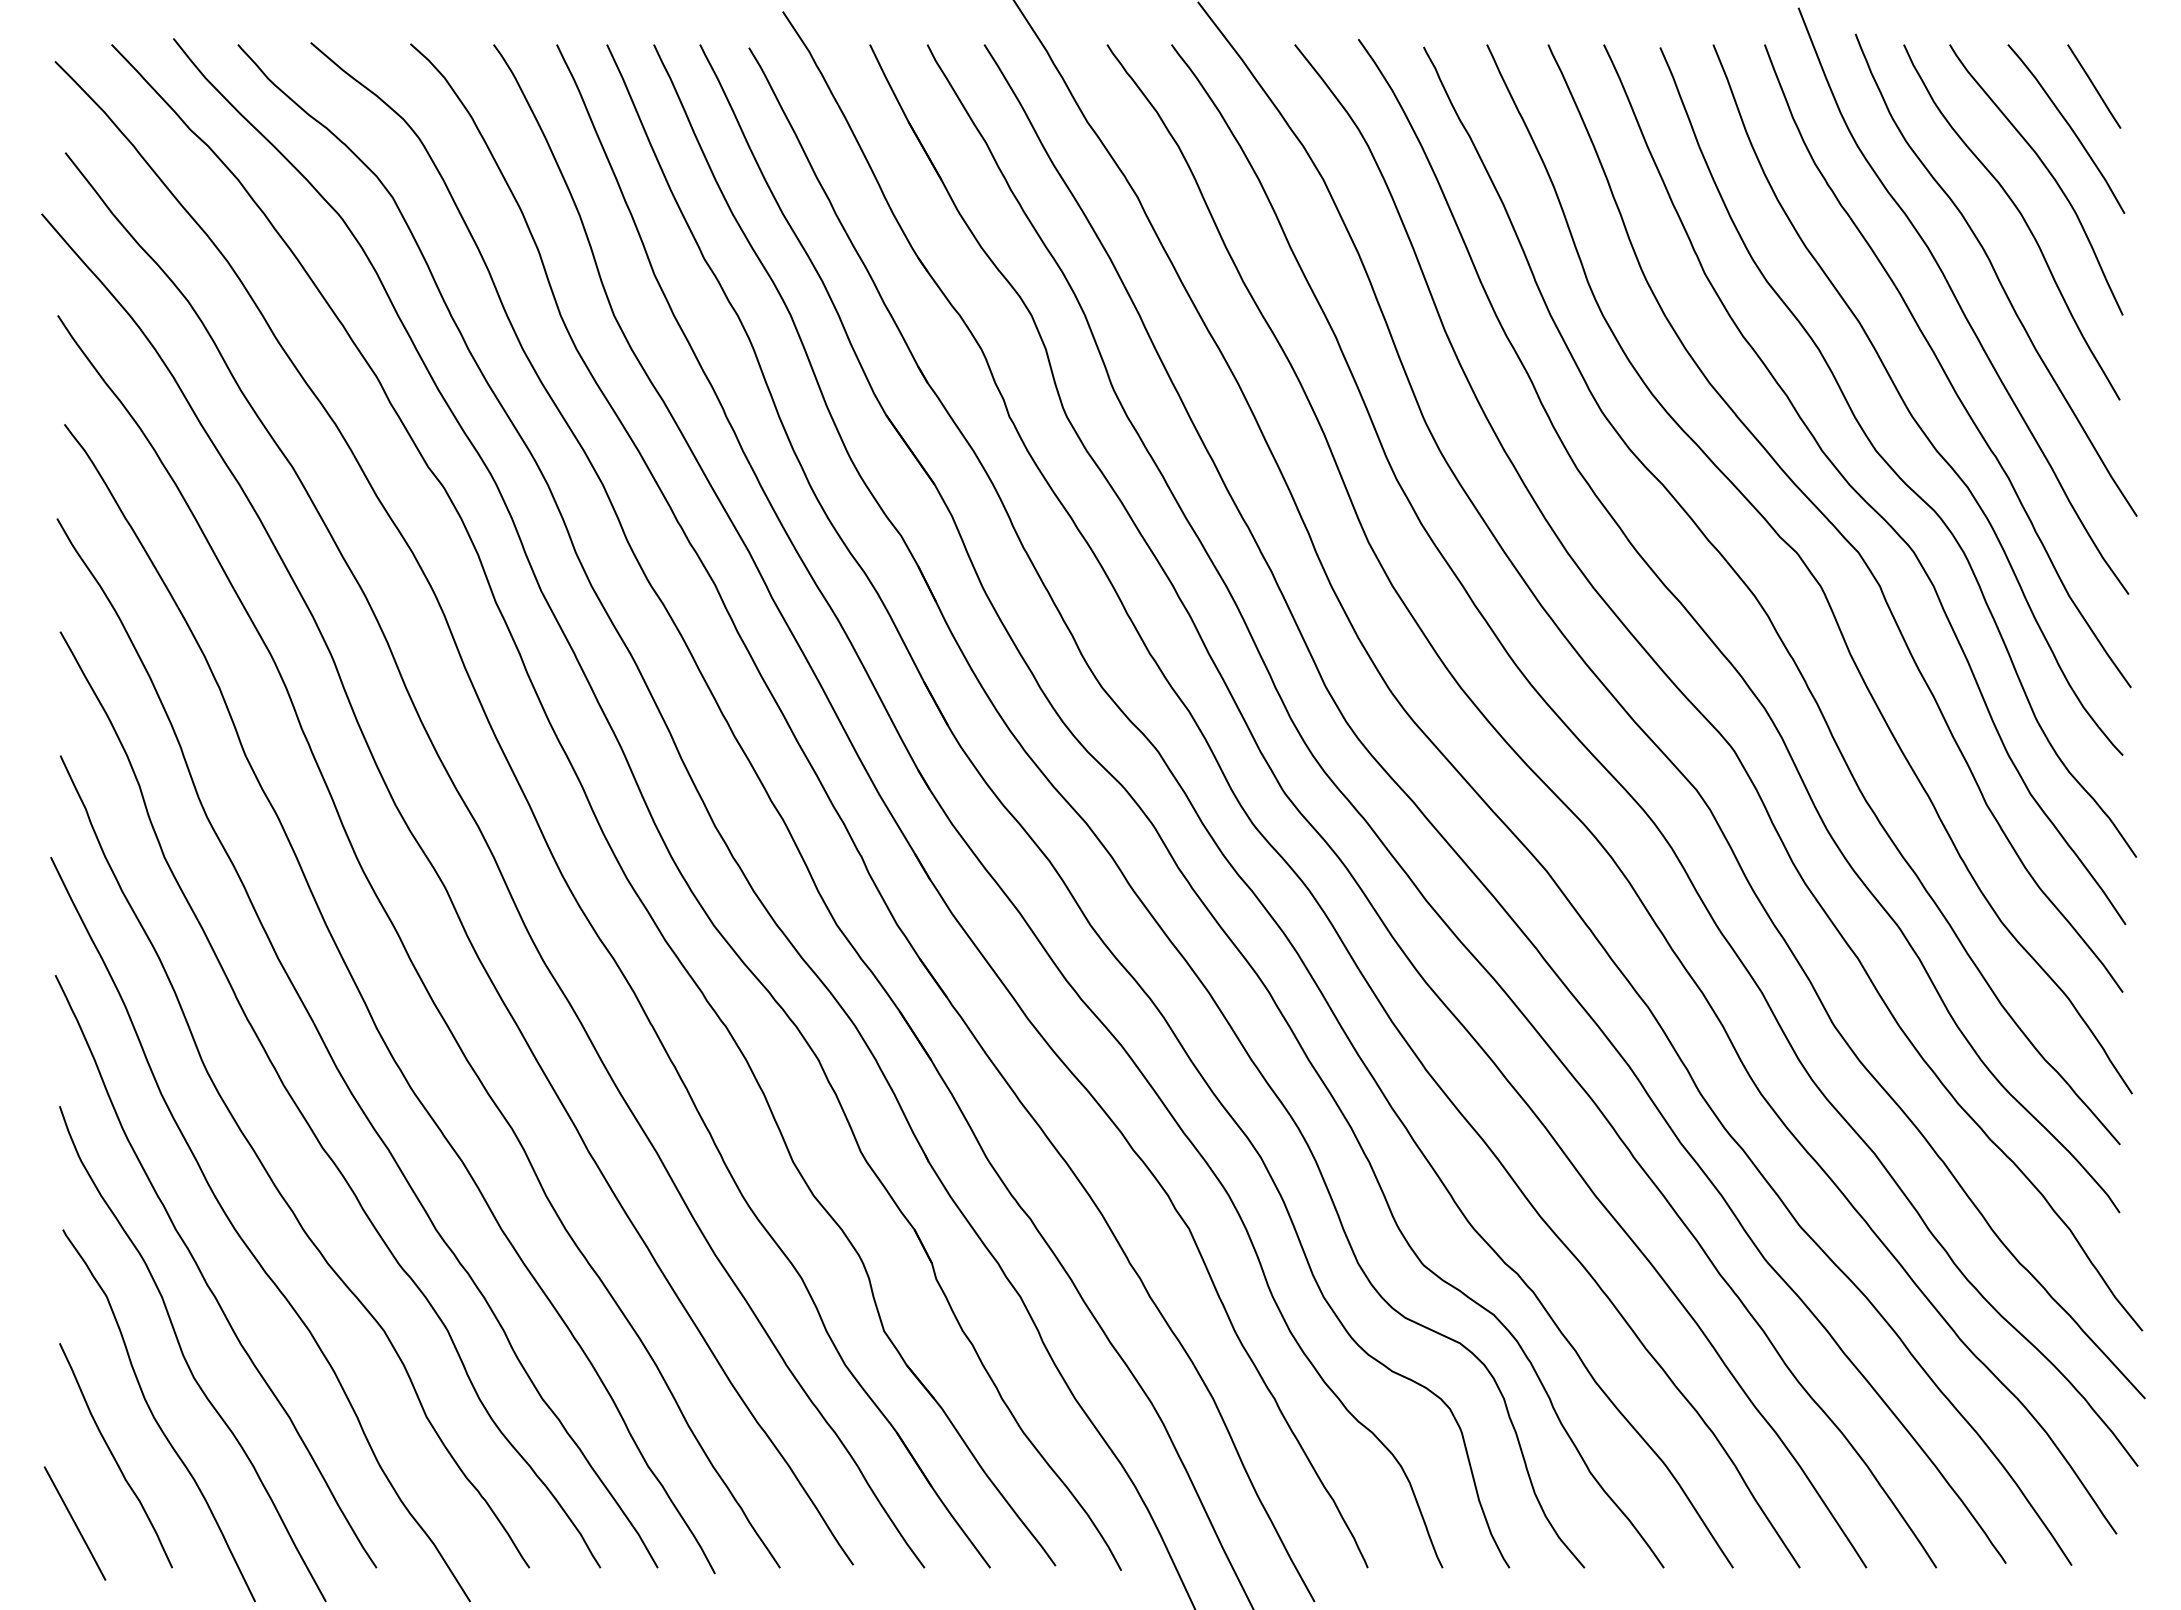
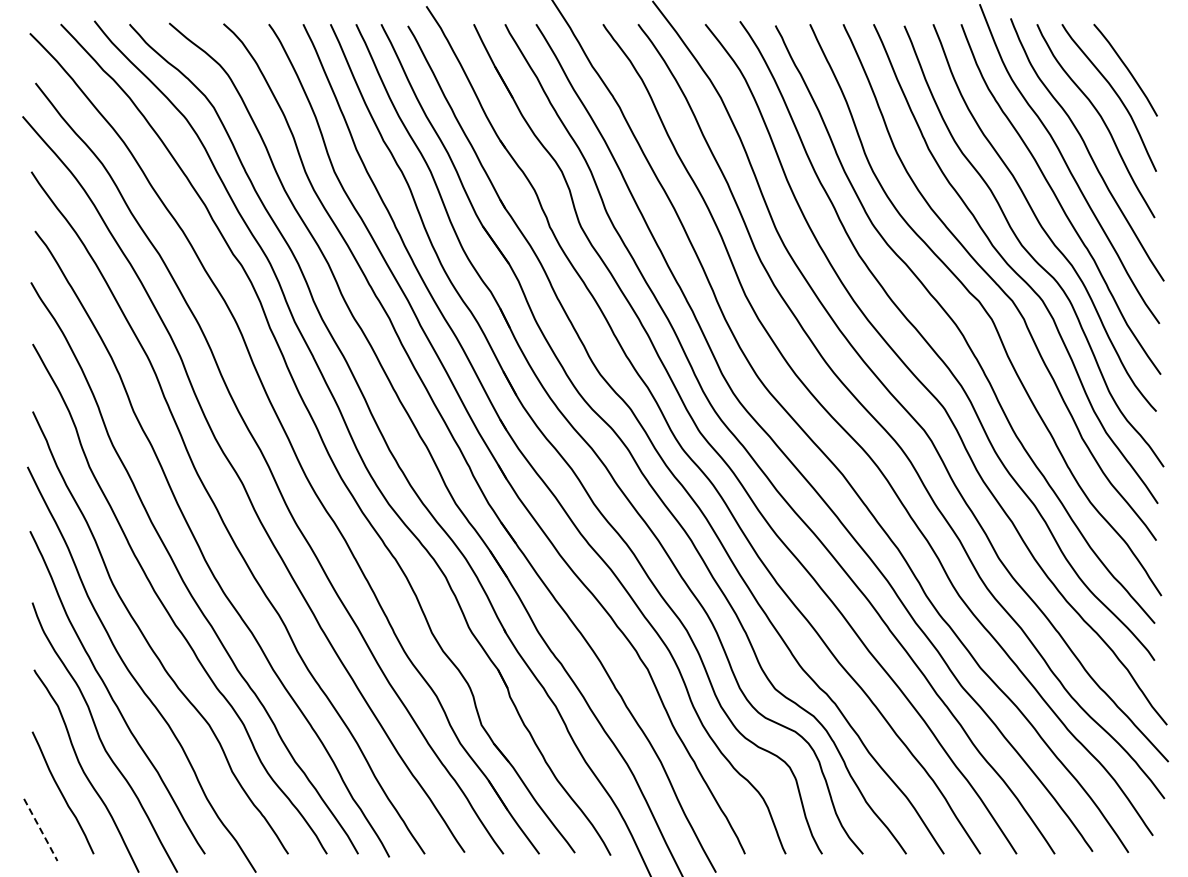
line: (2093, 87) -> (1140, 47), removed
line: (76, 1524) -> (41, 830), solid -> dashed

